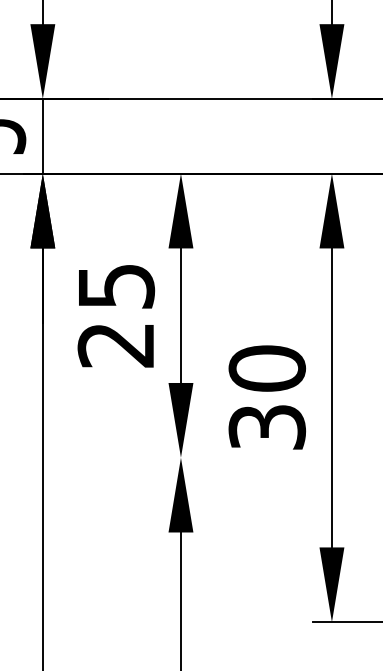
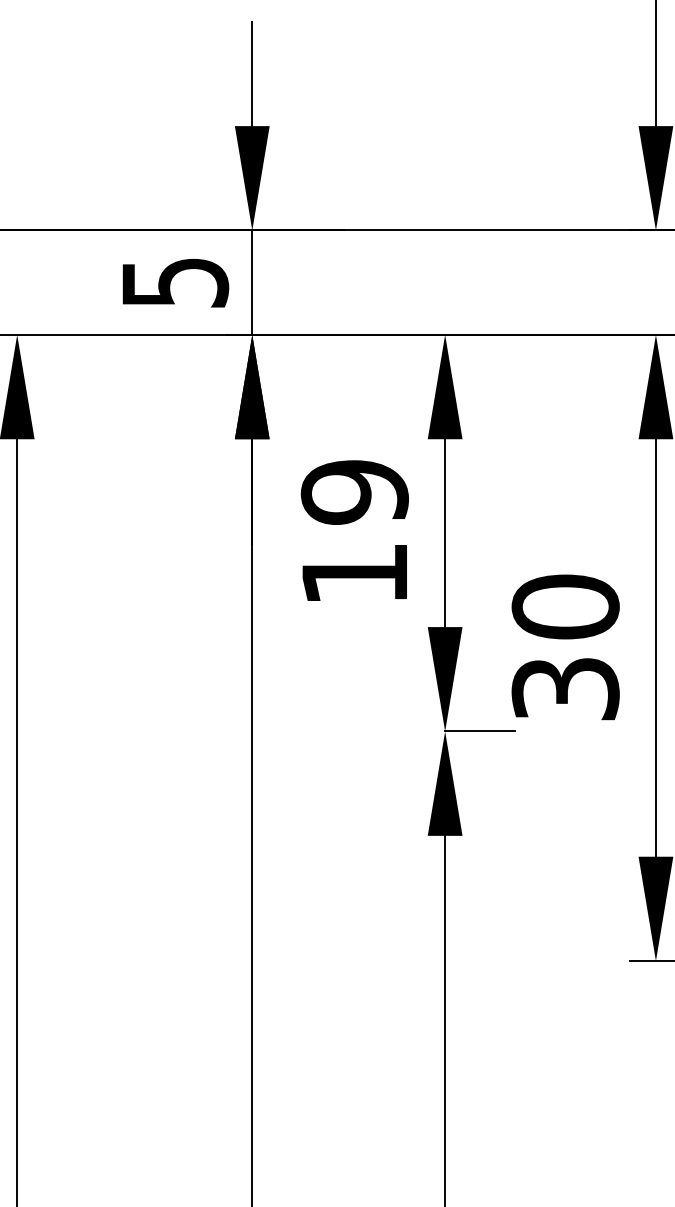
text: (116, 315) -> (354, 532), 25 -> 19
line: (205, 457) -> (479, 731), added

